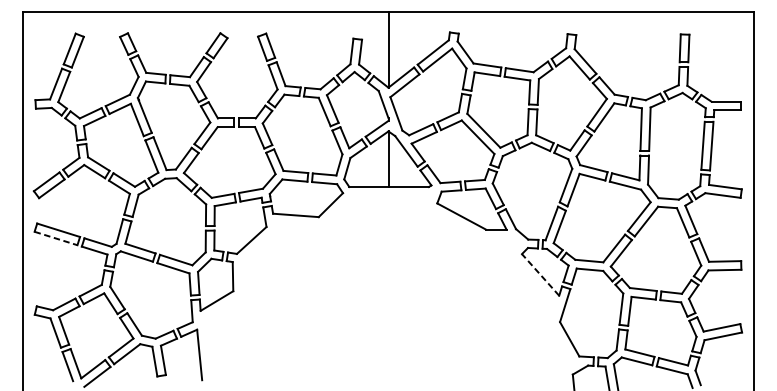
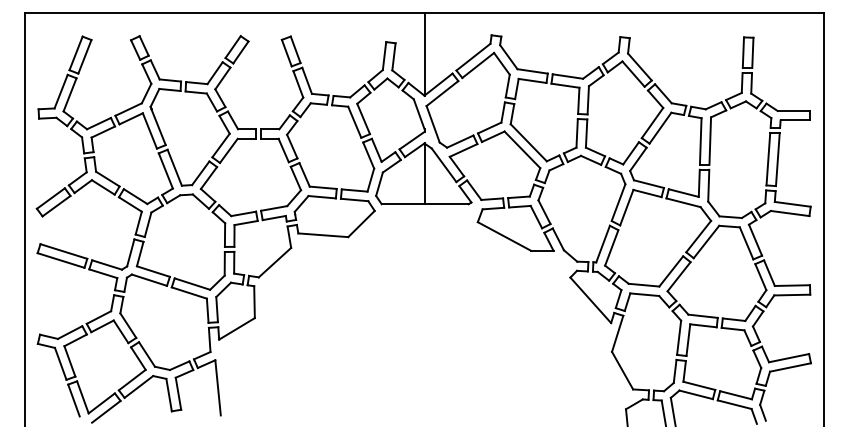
line: (56, 238) -> (61, 260), dashed -> solid
line: (540, 275) -> (590, 300), dashed -> solid

